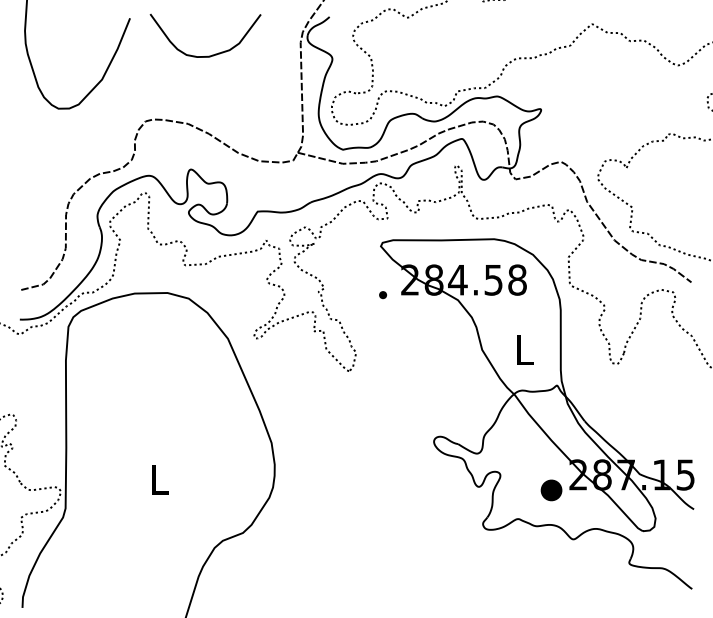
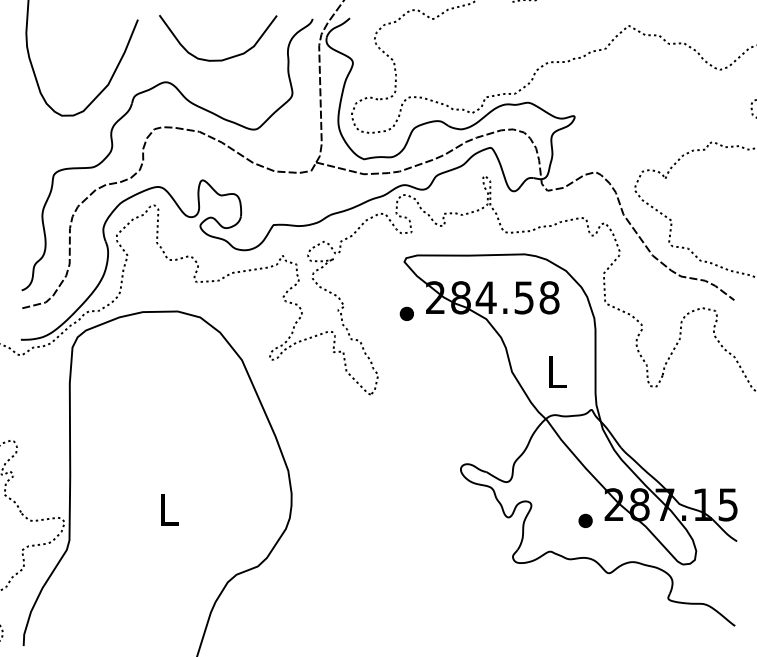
part: (107, 137) -> (113, 146), added
part: (382, 294) -> (406, 313), size x1.67
part: (551, 489) -> (585, 520), size x0.62

